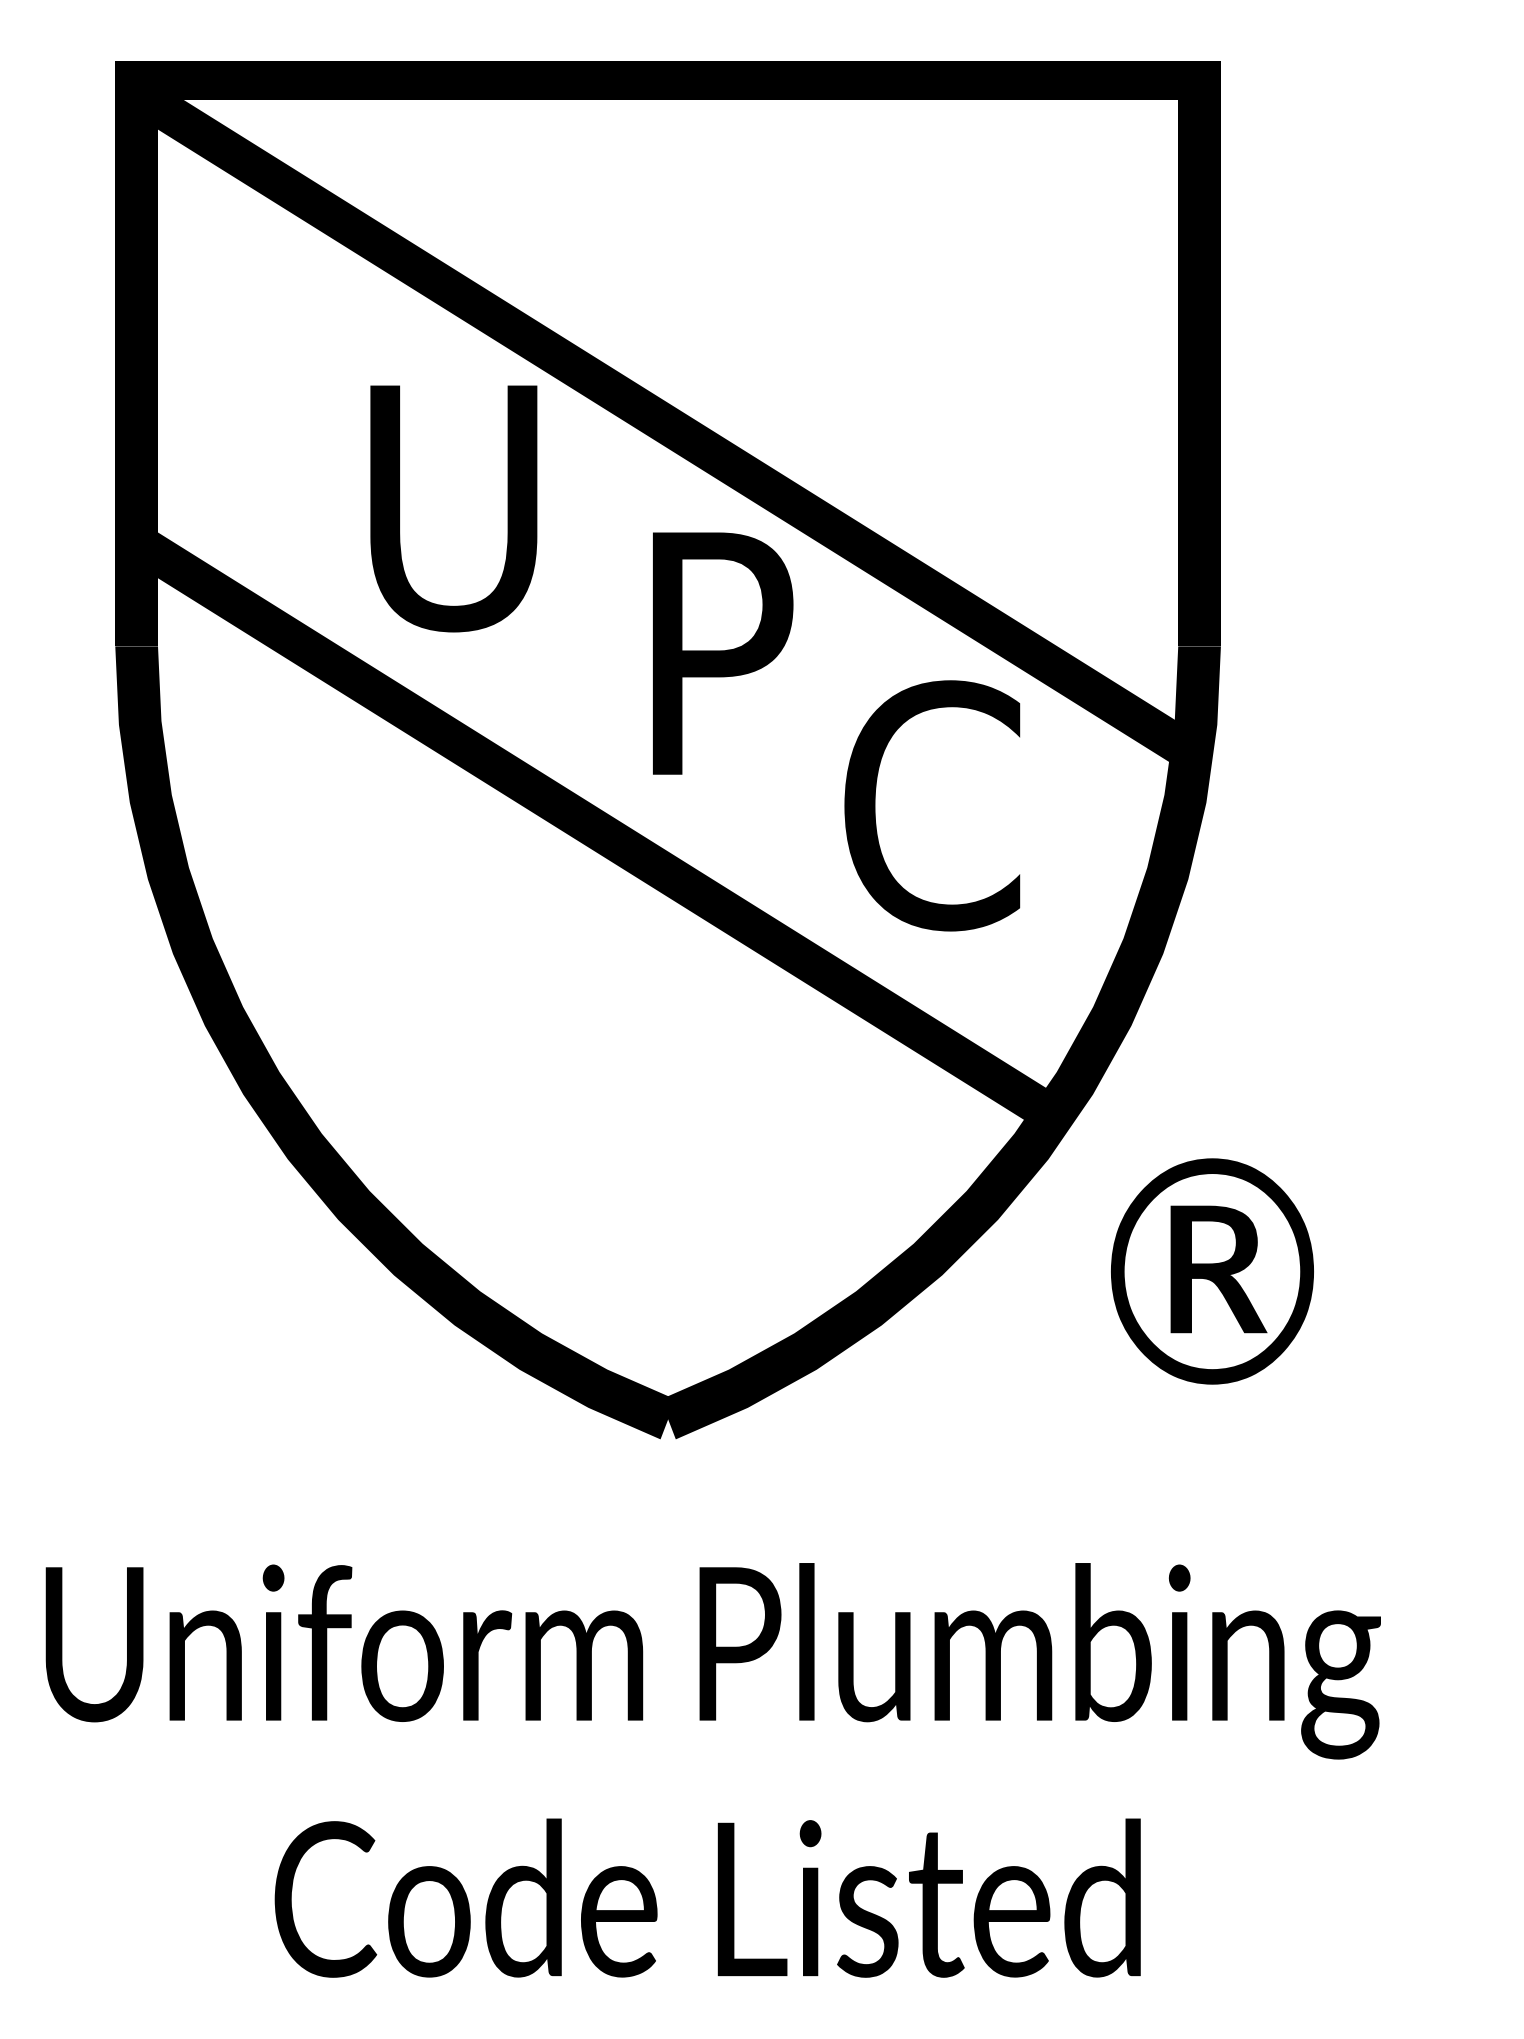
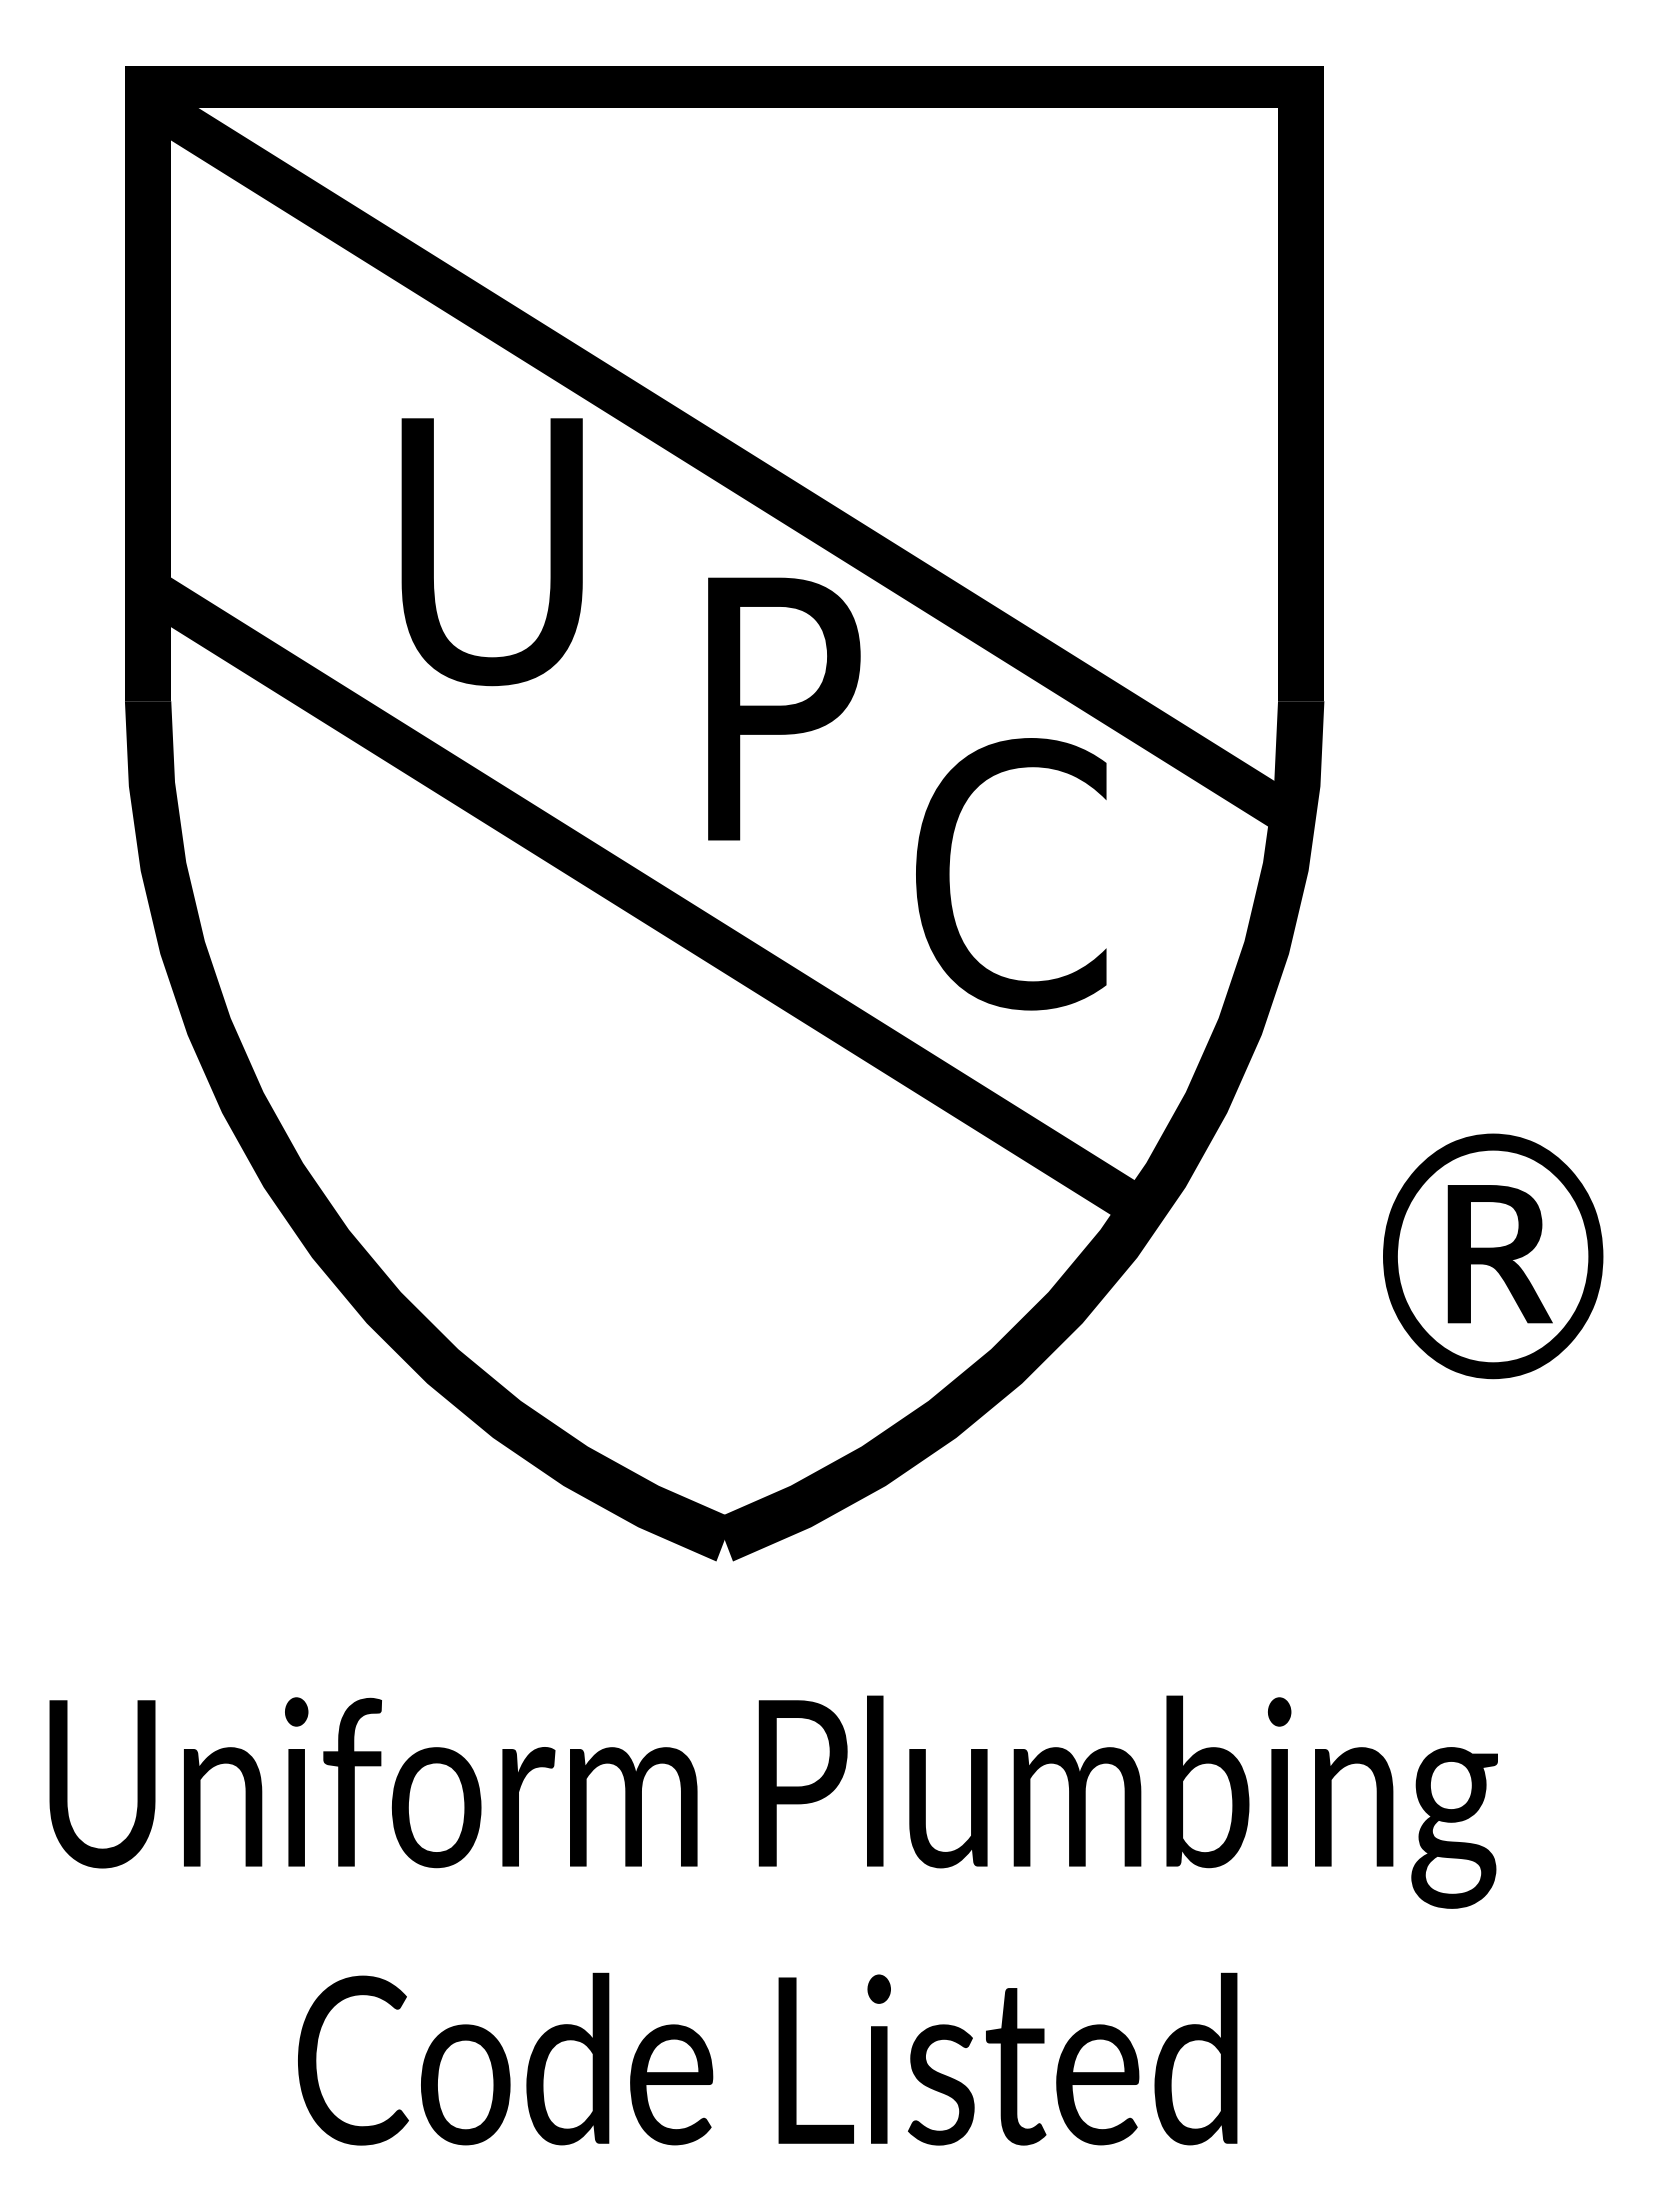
text: (1212, 1271) -> (1493, 1256), moved

